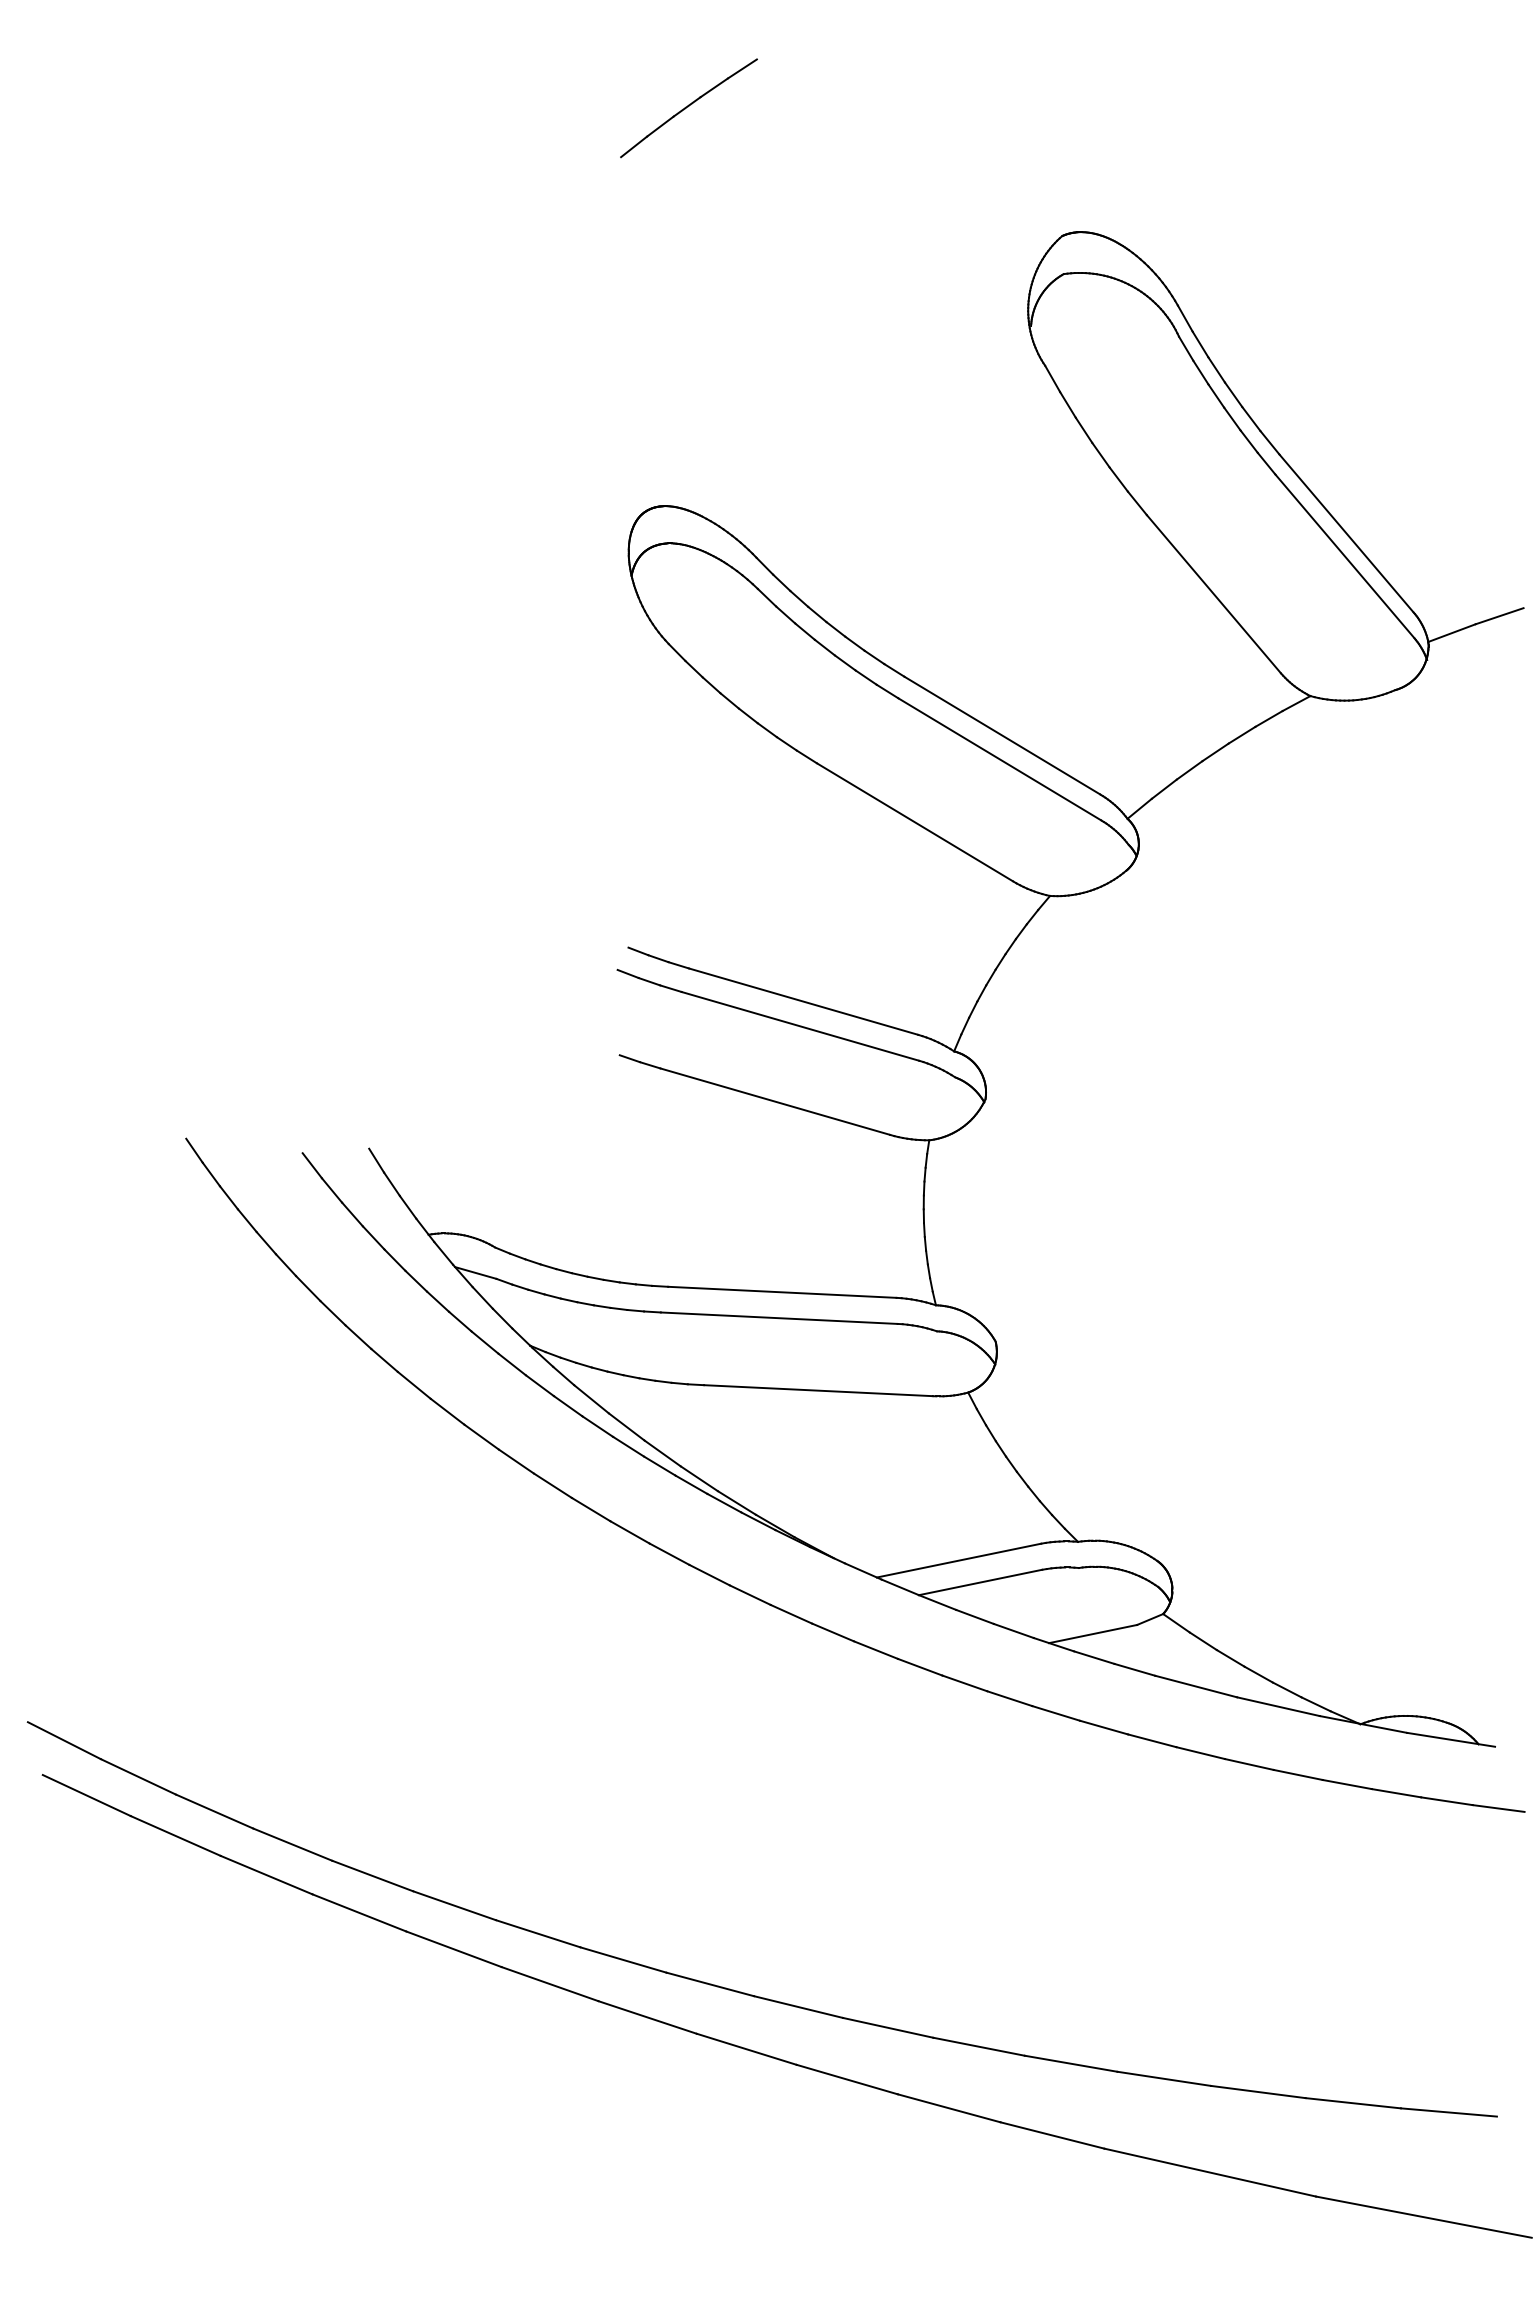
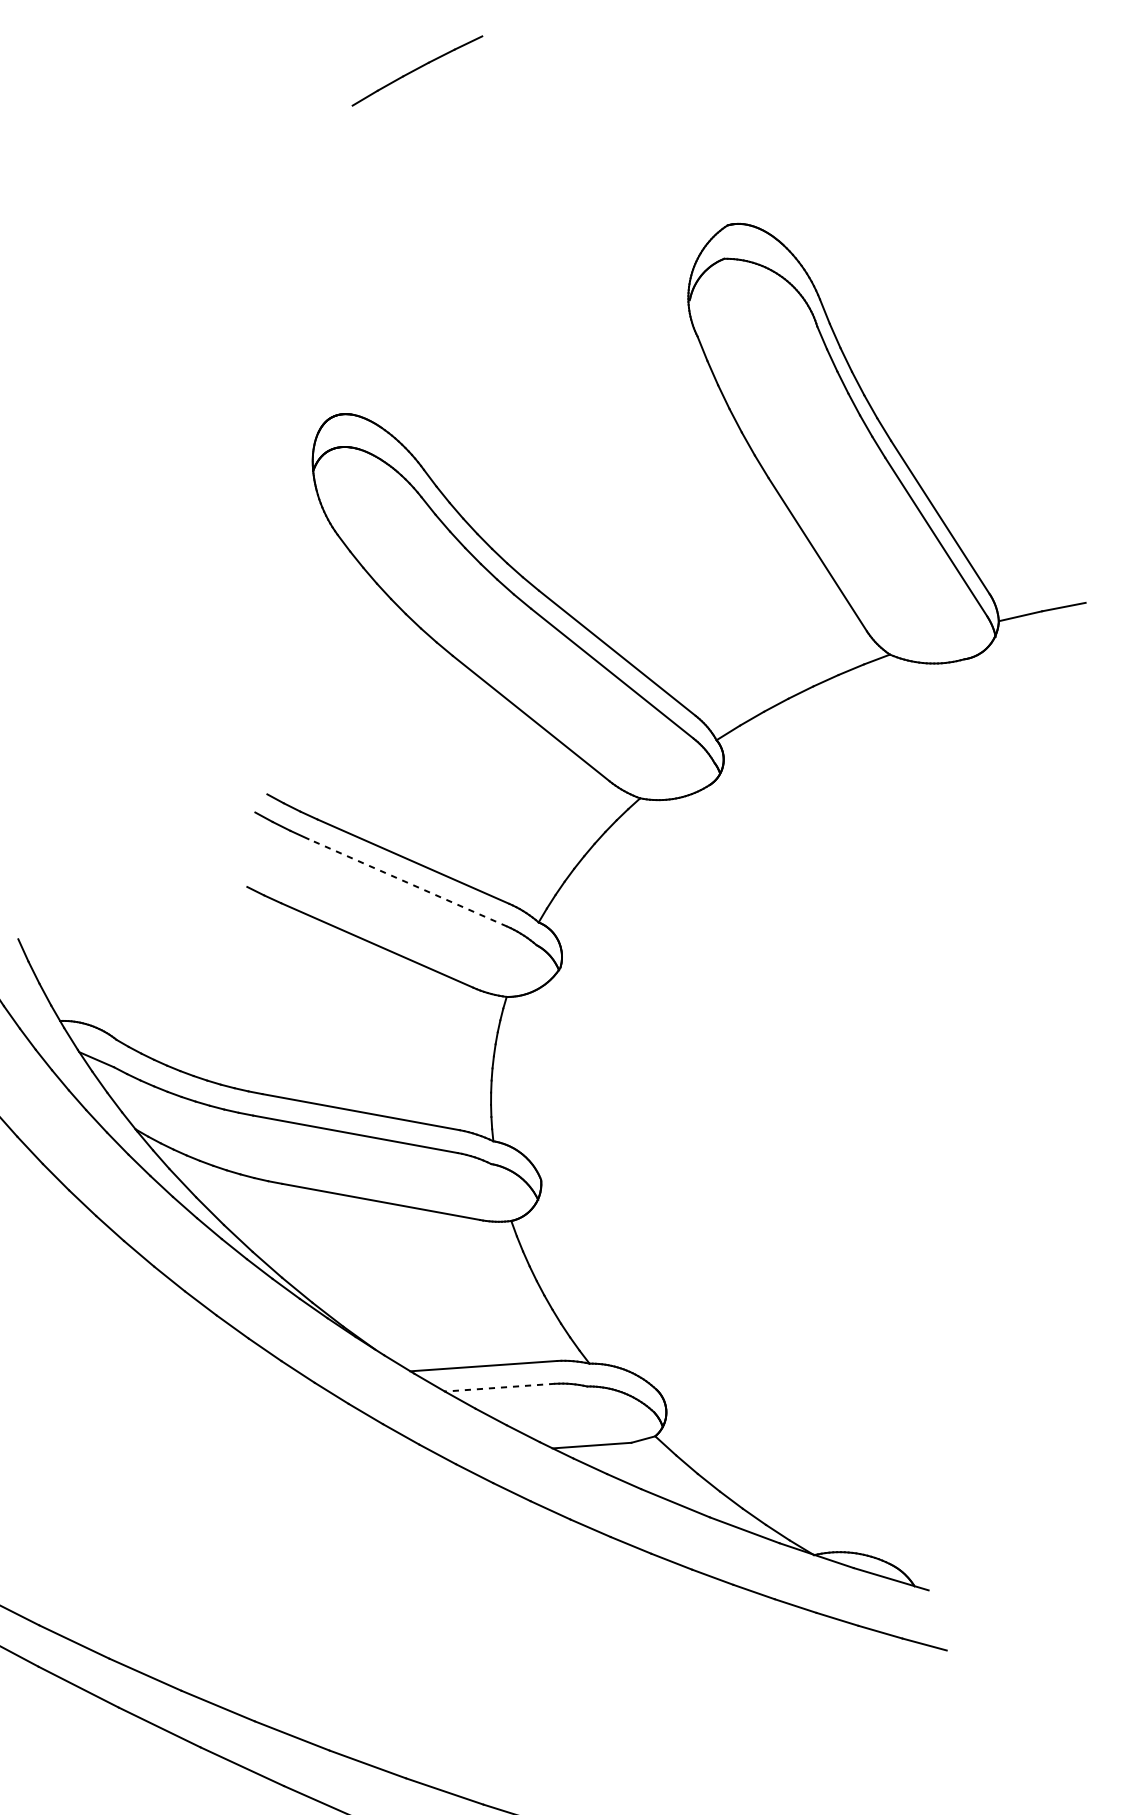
line: (800, 1026) -> (407, 882), solid -> dashed
line: (980, 1582) -> (499, 1387), solid -> dashed

